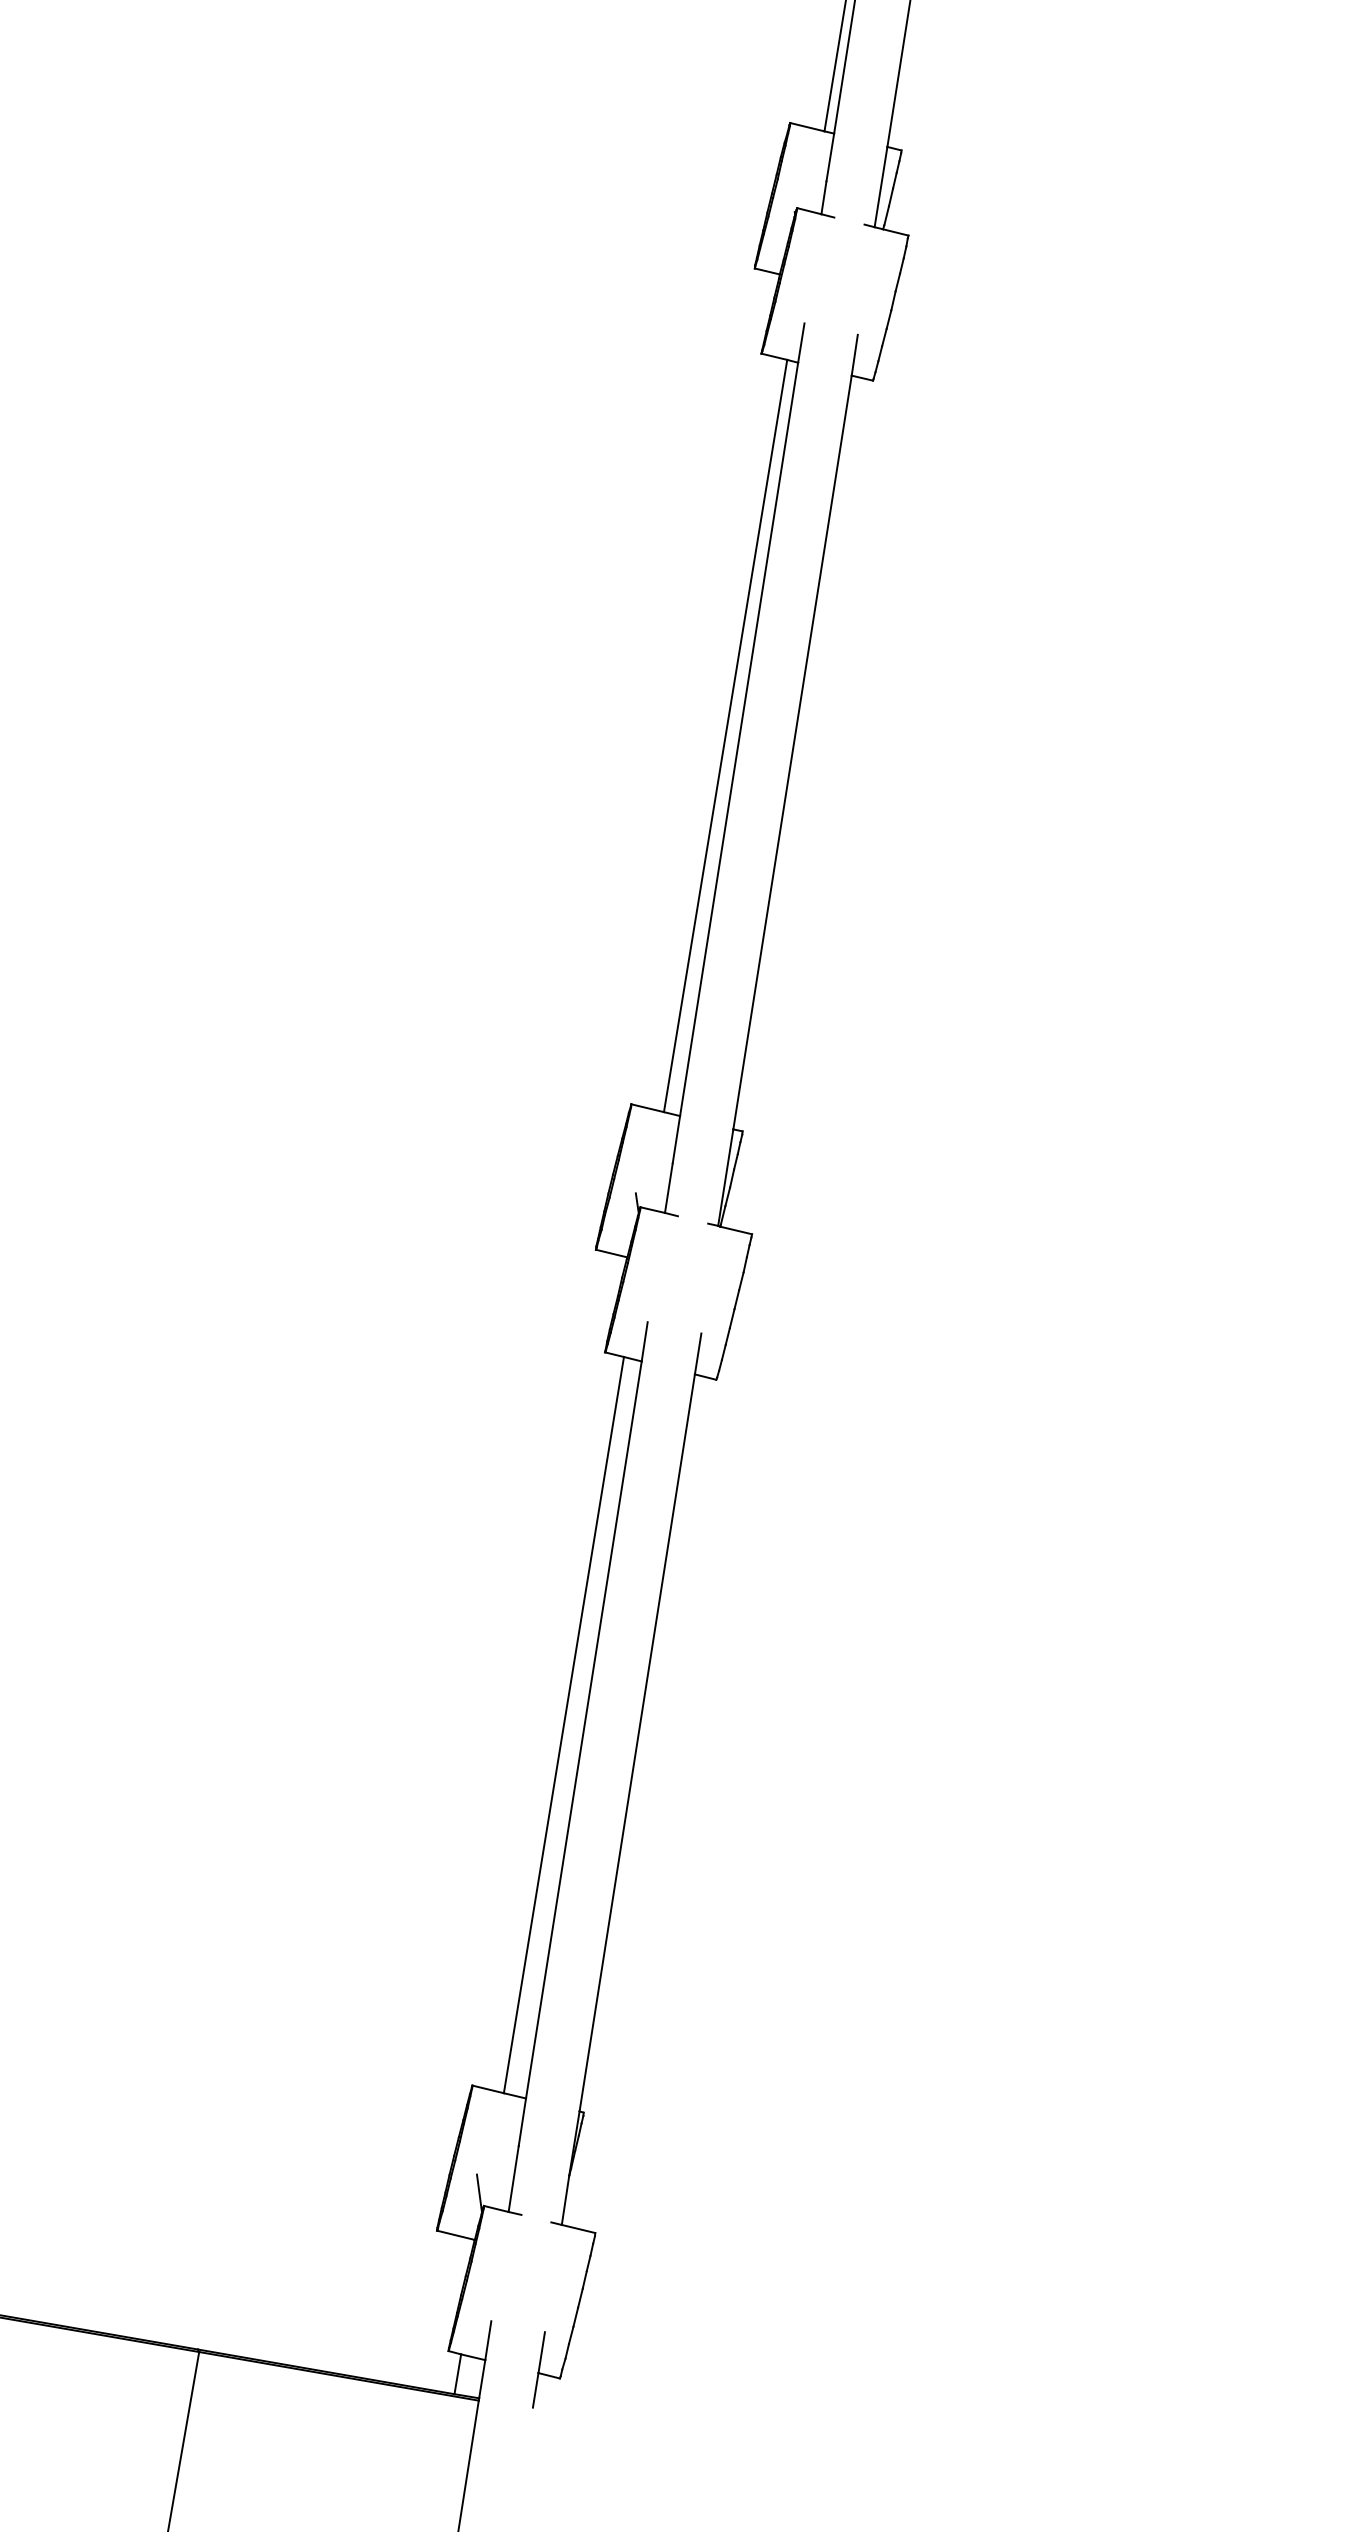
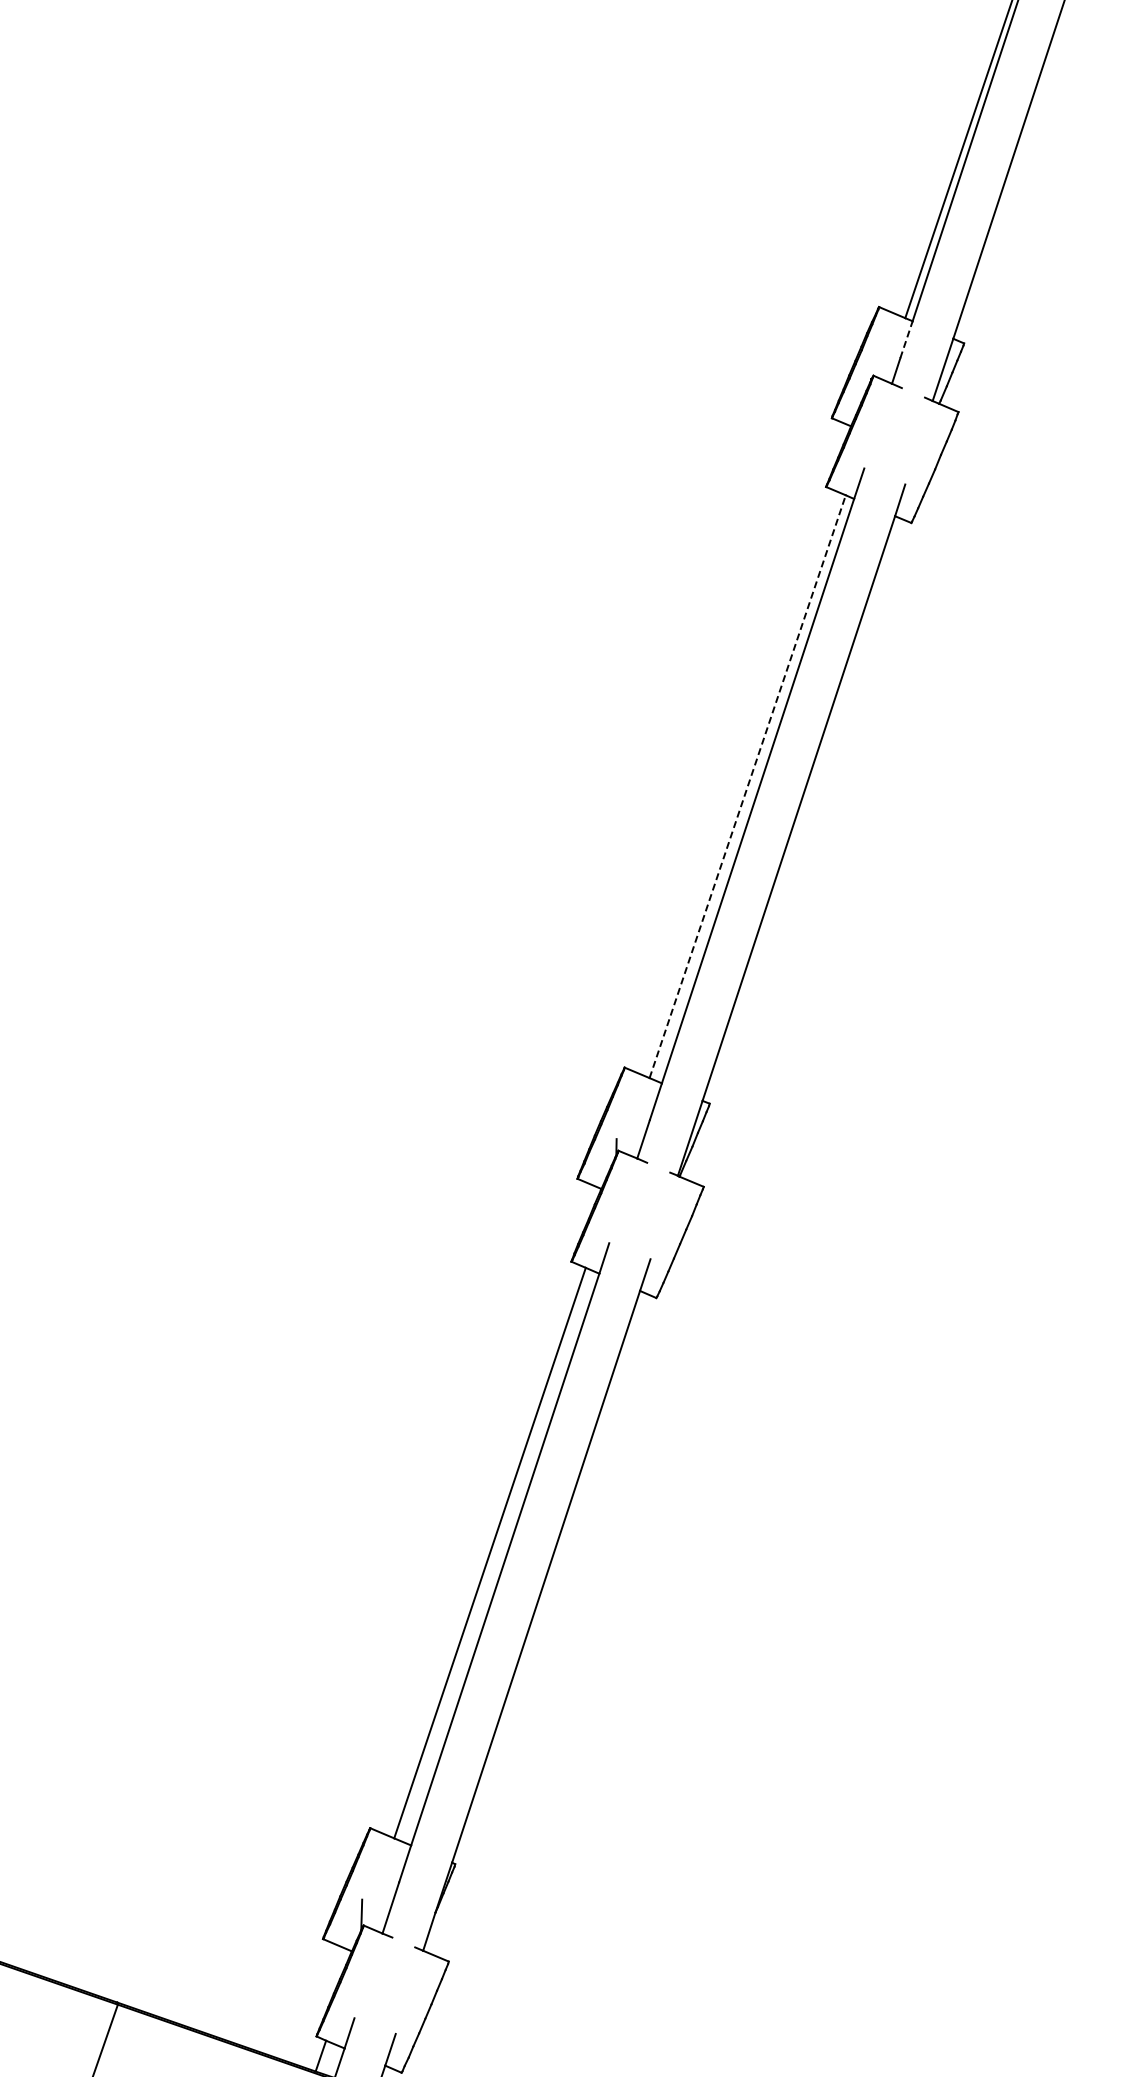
line: (830, 157) -> (906, 339), solid -> dashed
line: (725, 735) -> (747, 786), solid -> dashed

